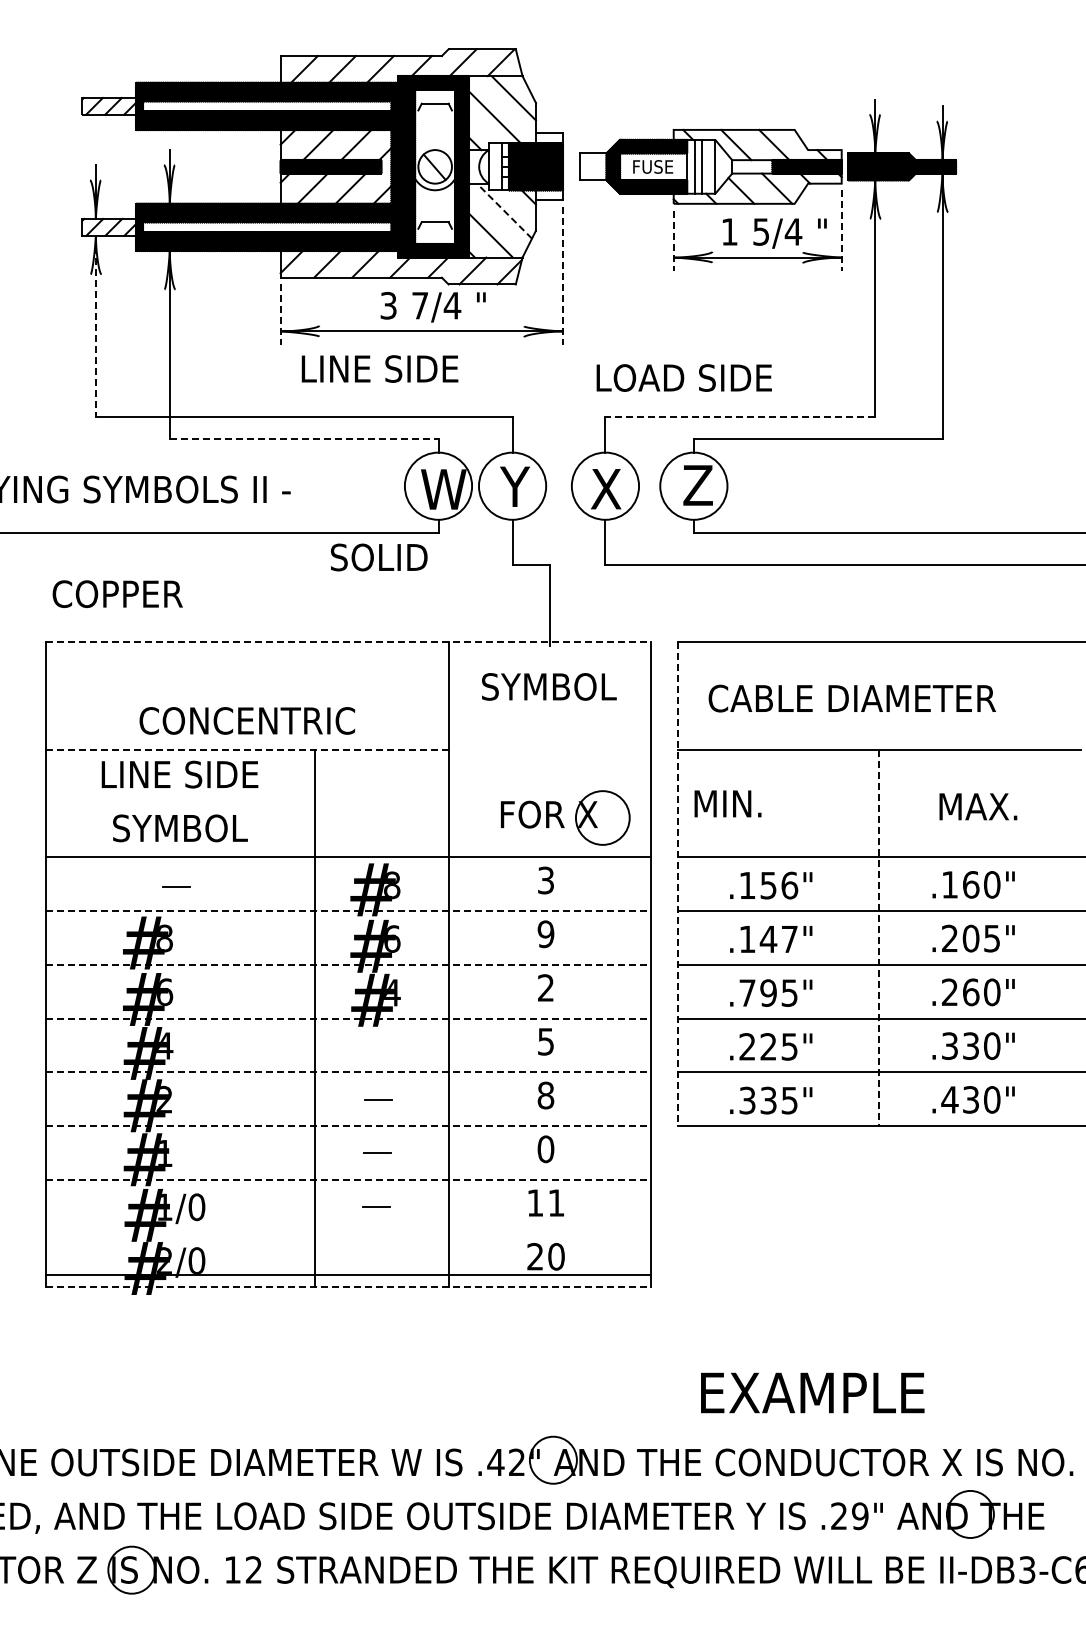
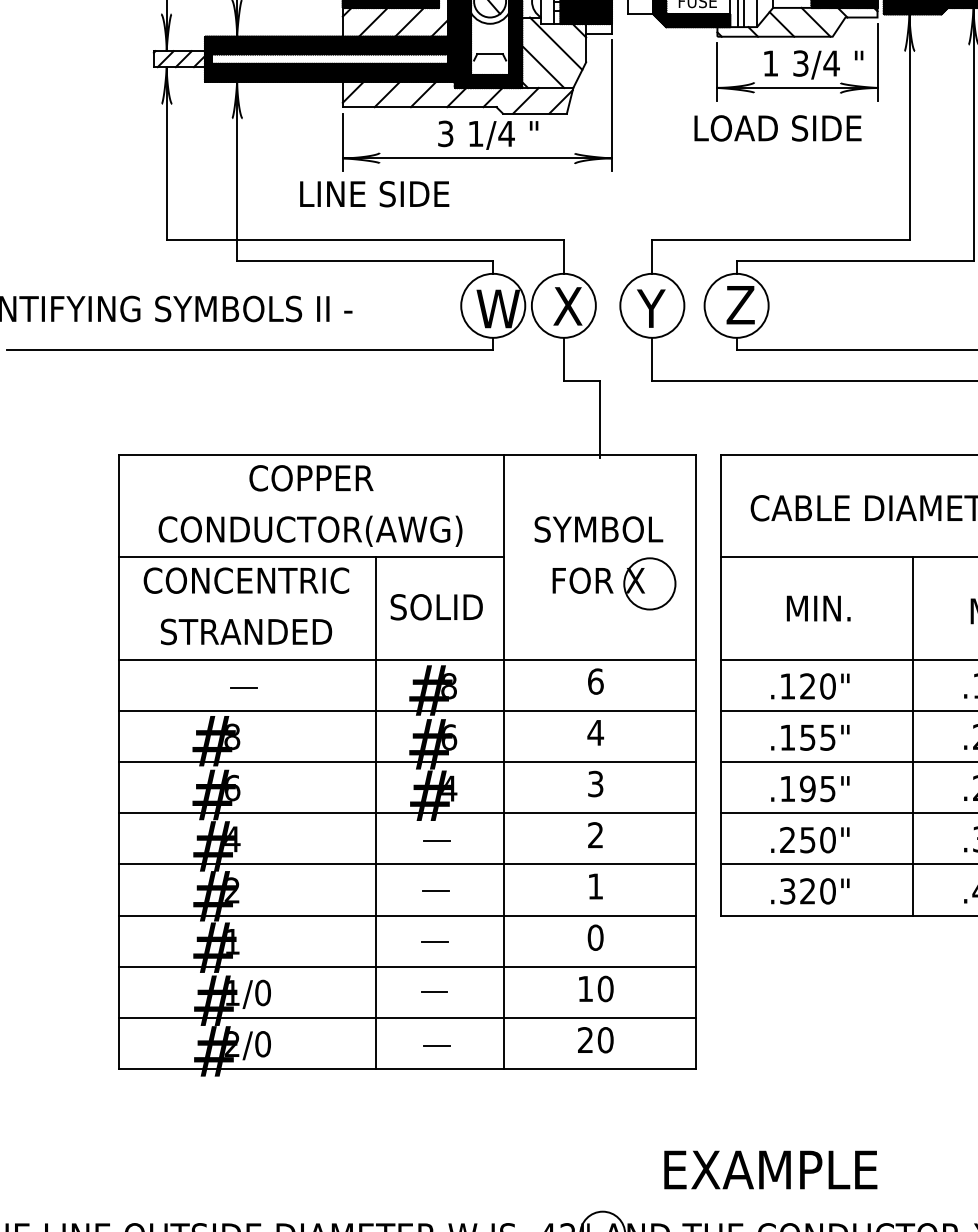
line: (504, 211) -> (556, 44), dashed -> solid
text: (761, 231) -> (801, 63), 5/4 -> 3/4
line: (841, 231) -> (877, 63), dashed -> solid
line: (673, 241) -> (717, 72), dashed -> solid
line: (562, 276) -> (611, 105), dashed -> solid
text: (419, 305) -> (475, 133), 7/4 -> 1/4
line: (280, 315) -> (342, 143), dashed -> solid
line: (95, 326) -> (166, 153), dashed -> solid
text: (379, 368) -> (374, 193), moved
text: (683, 377) -> (777, 127), moved
line: (740, 417) -> (781, 240), dashed -> solid
line: (304, 439) -> (365, 261), dashed -> solid
text: (516, 486) -> (567, 306), Y -> X
text: (605, 489) -> (652, 308), X -> Y
text: (379, 557) -> (437, 607), moved
text: (117, 594) -> (311, 478), moved
line: (349, 642) -> (408, 454), dashed -> solid
text: (549, 686) -> (599, 529), moved
text: (246, 722) -> (310, 531), CONCENTRIC -> CONDUCTOR(AWG)
line: (247, 749) -> (311, 556), dashed -> solid
text: (179, 774) -> (246, 580), LINE SIDE -> CONCENTRIC
text: (727, 803) -> (818, 608), moved
part: (565, 817) -> (614, 583), moved
text: (179, 828) -> (246, 632), SYMBOL -> STRANDED
text: (546, 880) -> (596, 681), 3 -> 6
line: (677, 884) -> (721, 685), dashed -> solid
text: (779, 885) -> (818, 686), .156" -> .120"
line: (349, 911) -> (408, 711), dashed -> solid
text: (545, 934) -> (595, 733), 9 -> 4
line: (879, 938) -> (913, 736), dashed -> solid
text: (778, 939) -> (817, 737), .147" -> .155"
line: (349, 964) -> (408, 761), dashed -> solid
text: (545, 987) -> (595, 783), 2 -> 3
text: (747, 992) -> (787, 788), .795" -> .195"
line: (349, 1018) -> (408, 813), dashed -> solid
text: (545, 1041) -> (595, 835), 5 -> 2
text: (779, 1046) -> (818, 839), .225" -> .250"
line: (378, 1047) -> (436, 840), added
line: (349, 1072) -> (408, 864), dashed -> solid
text: (545, 1095) -> (595, 886), 8 -> 1
text: (779, 1100) -> (818, 891), .335" -> .320"
line: (349, 1126) -> (408, 916), dashed -> solid
line: (349, 1179) -> (408, 966), dashed -> solid
text: (556, 1202) -> (605, 988), 11 -> 10
line: (379, 1262) -> (437, 1045), added
line: (348, 1274) -> (407, 1018), moved
line: (349, 1287) -> (408, 1069), dashed -> solid
text: (812, 1392) -> (770, 1169), moved

